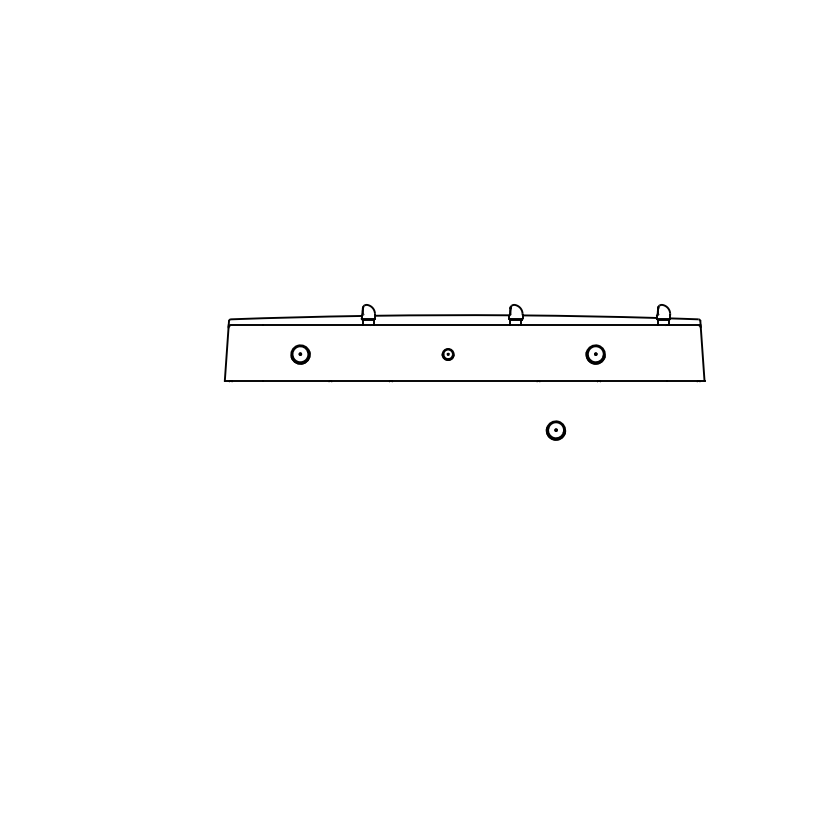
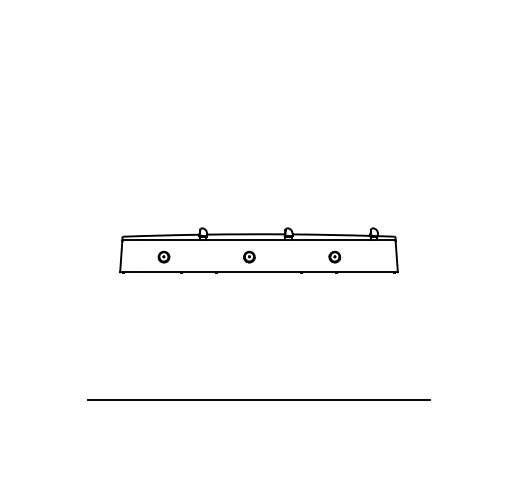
part: (448, 353) -> (249, 256), size x1.67
part: (555, 429) -> (311, 300), removed
line: (463, 602) -> (258, 400), added

